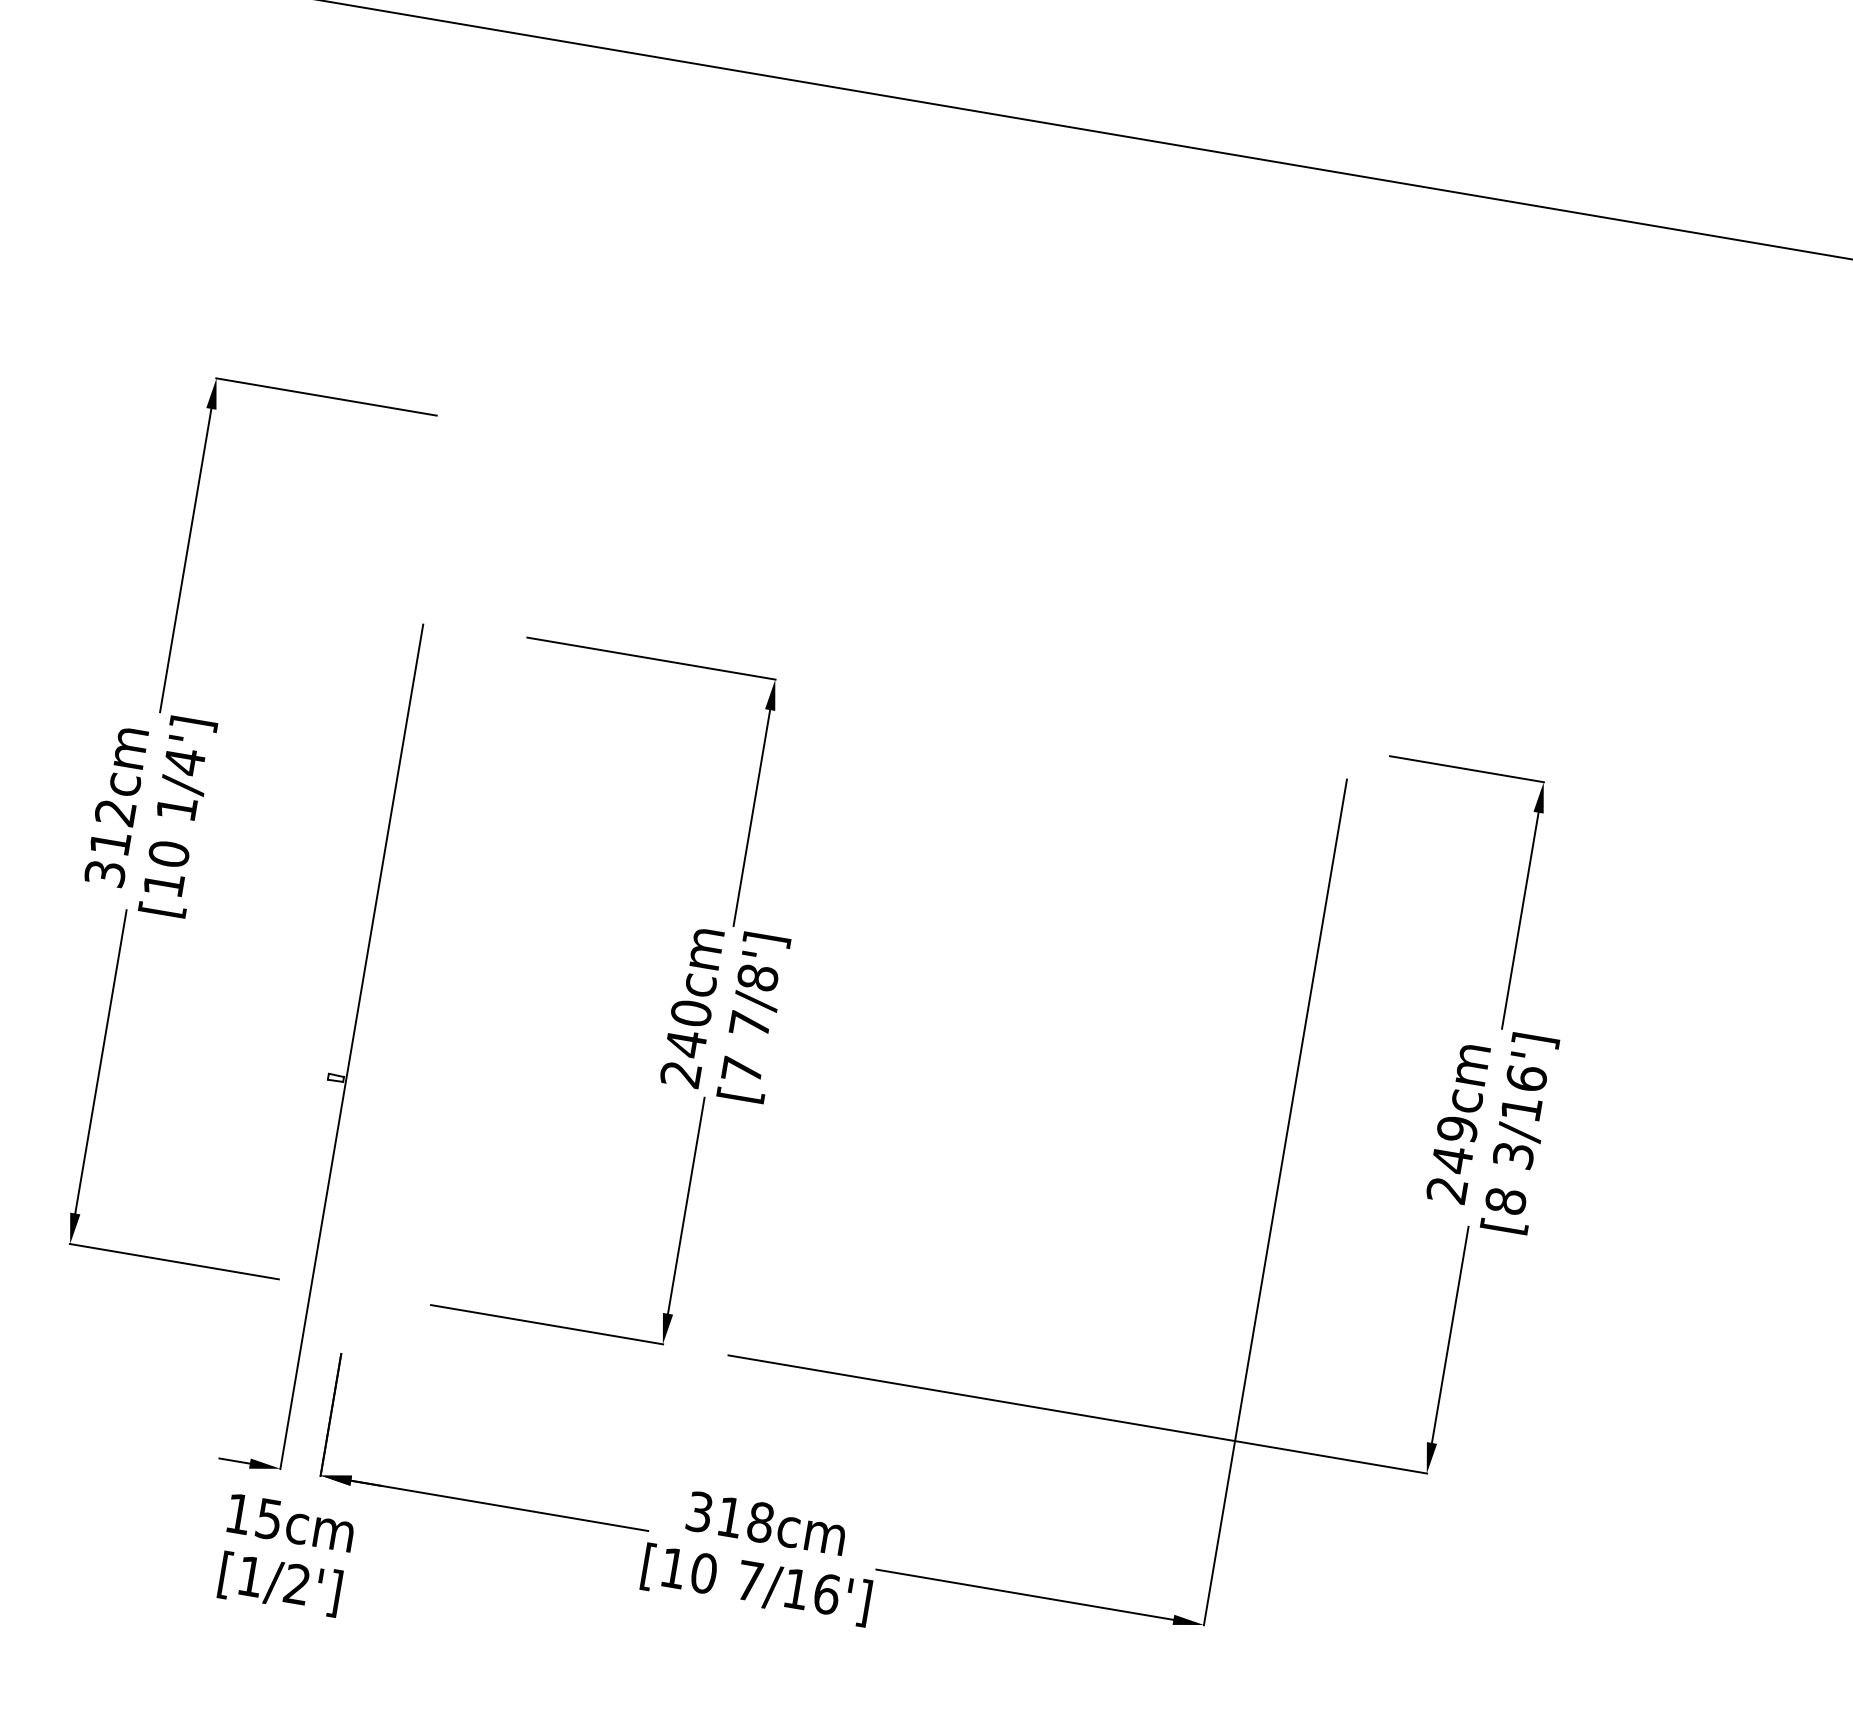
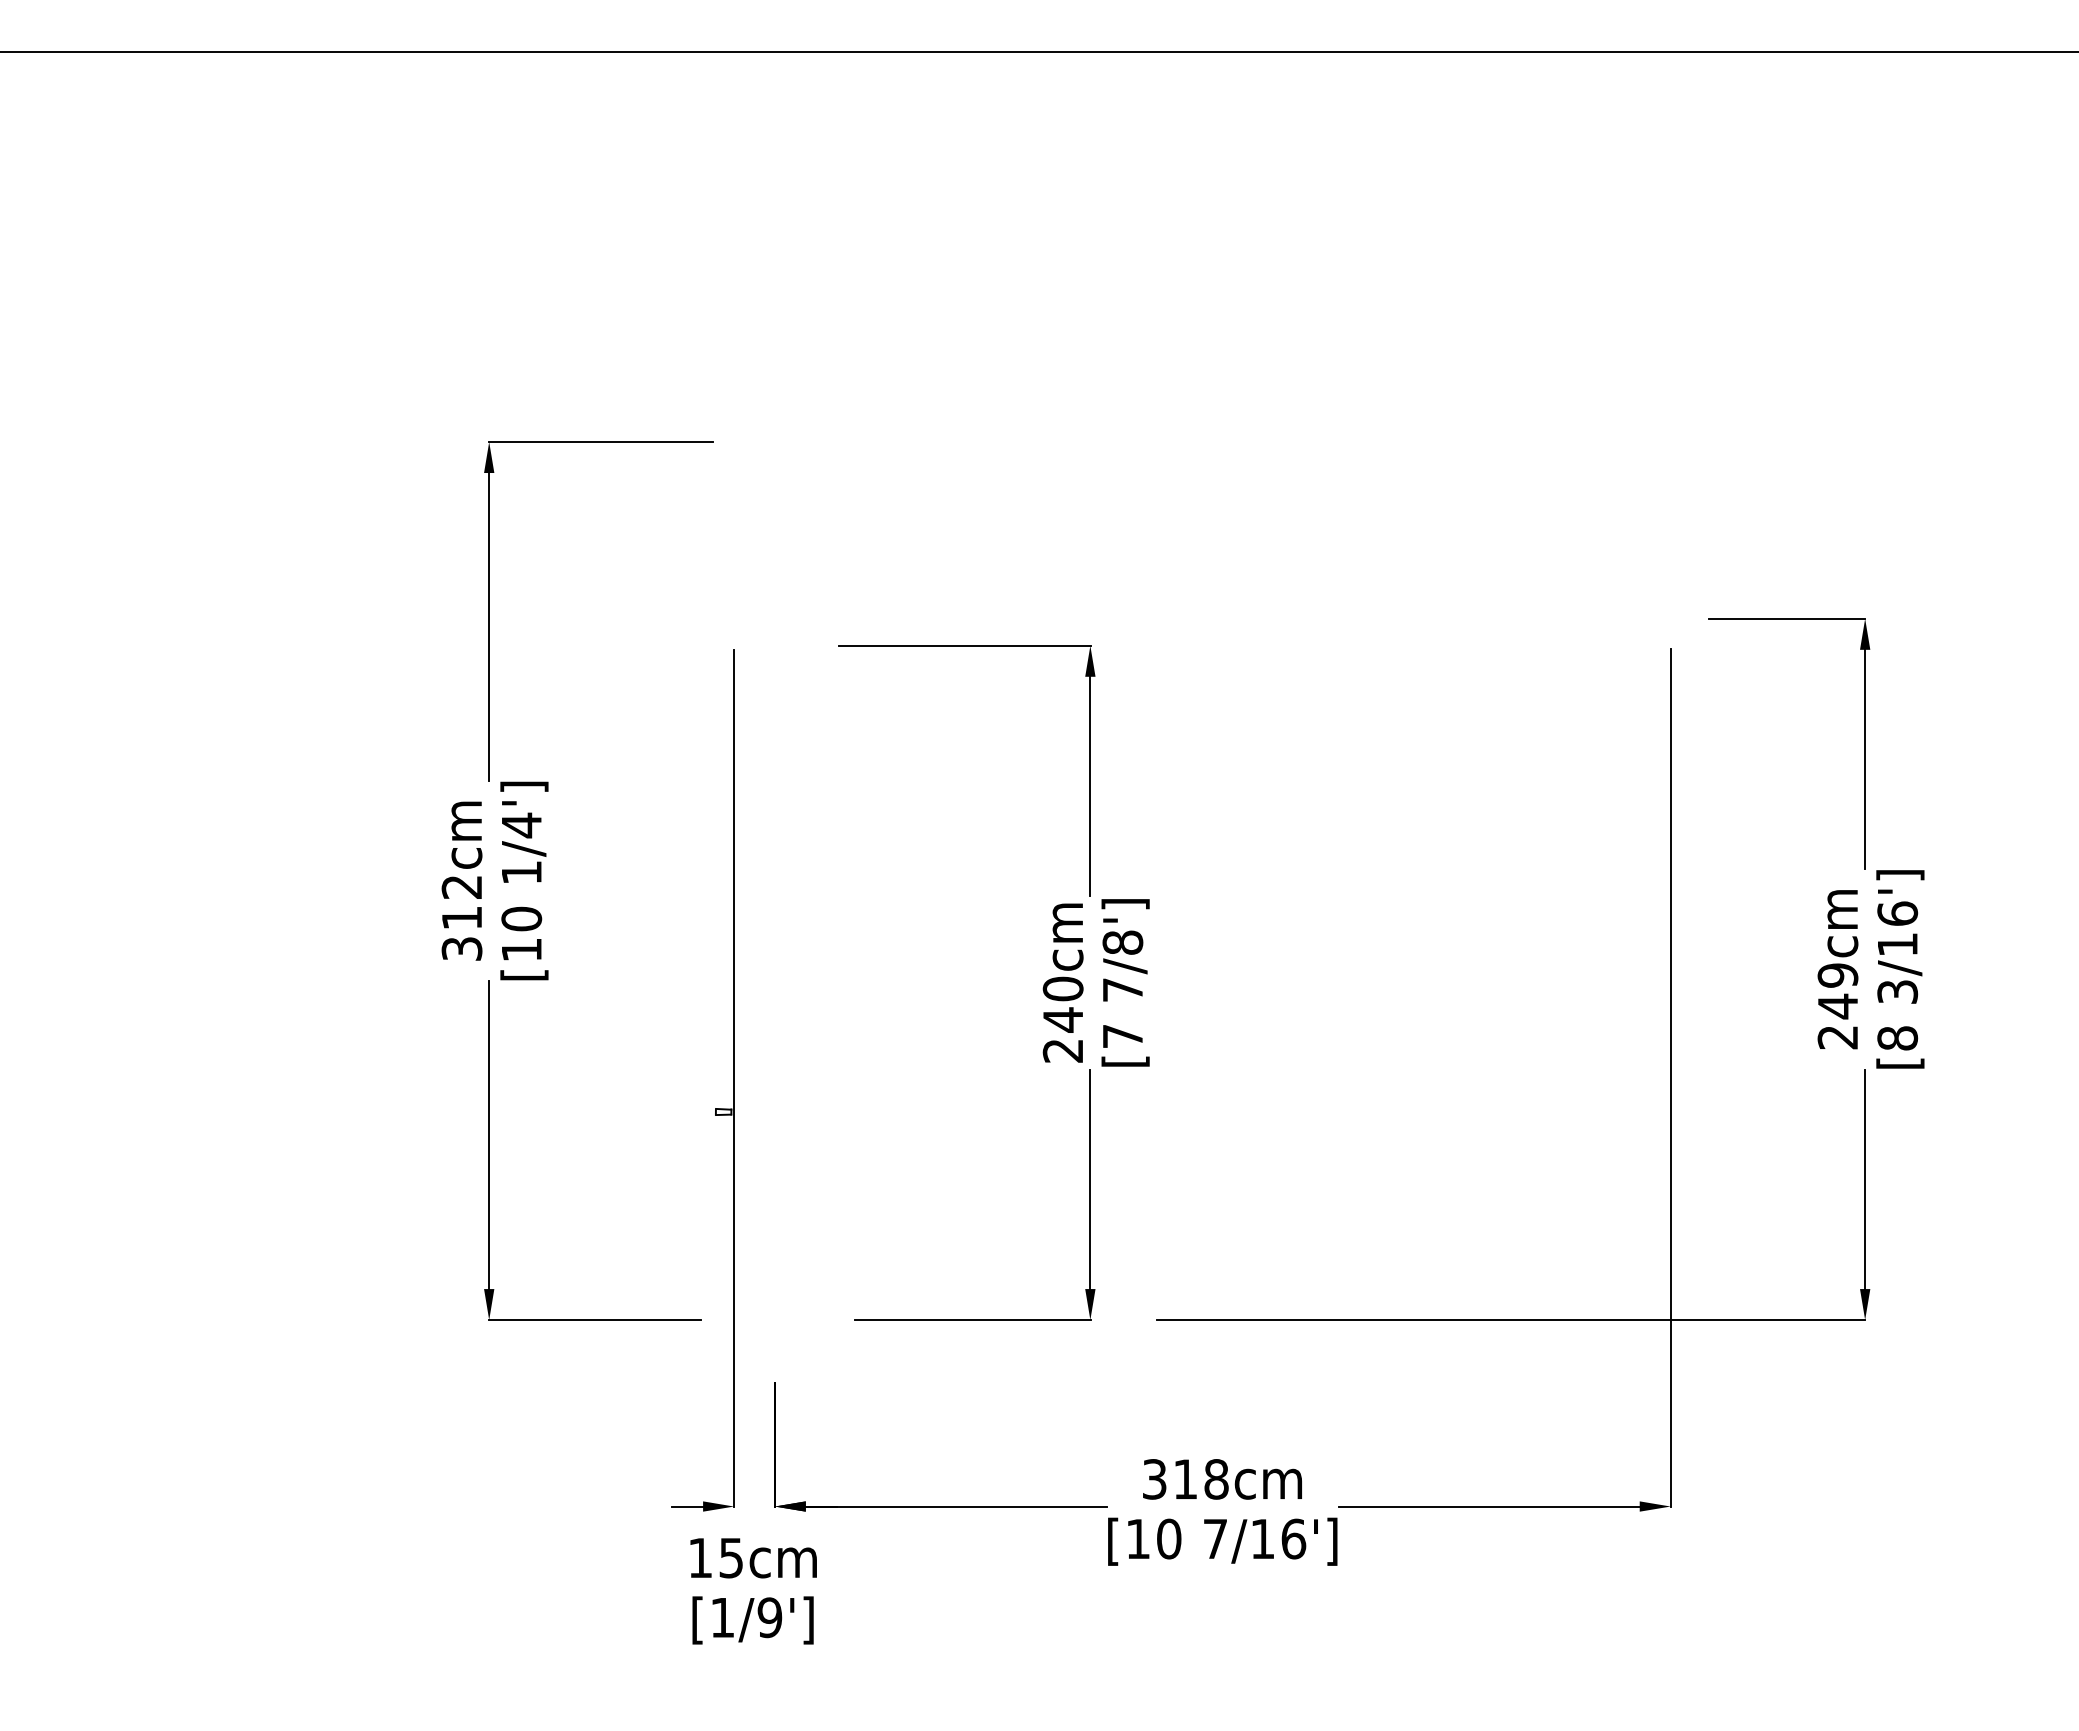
text: (296, 1584) -> (769, 1617), [1/2'] -> [1/9']

